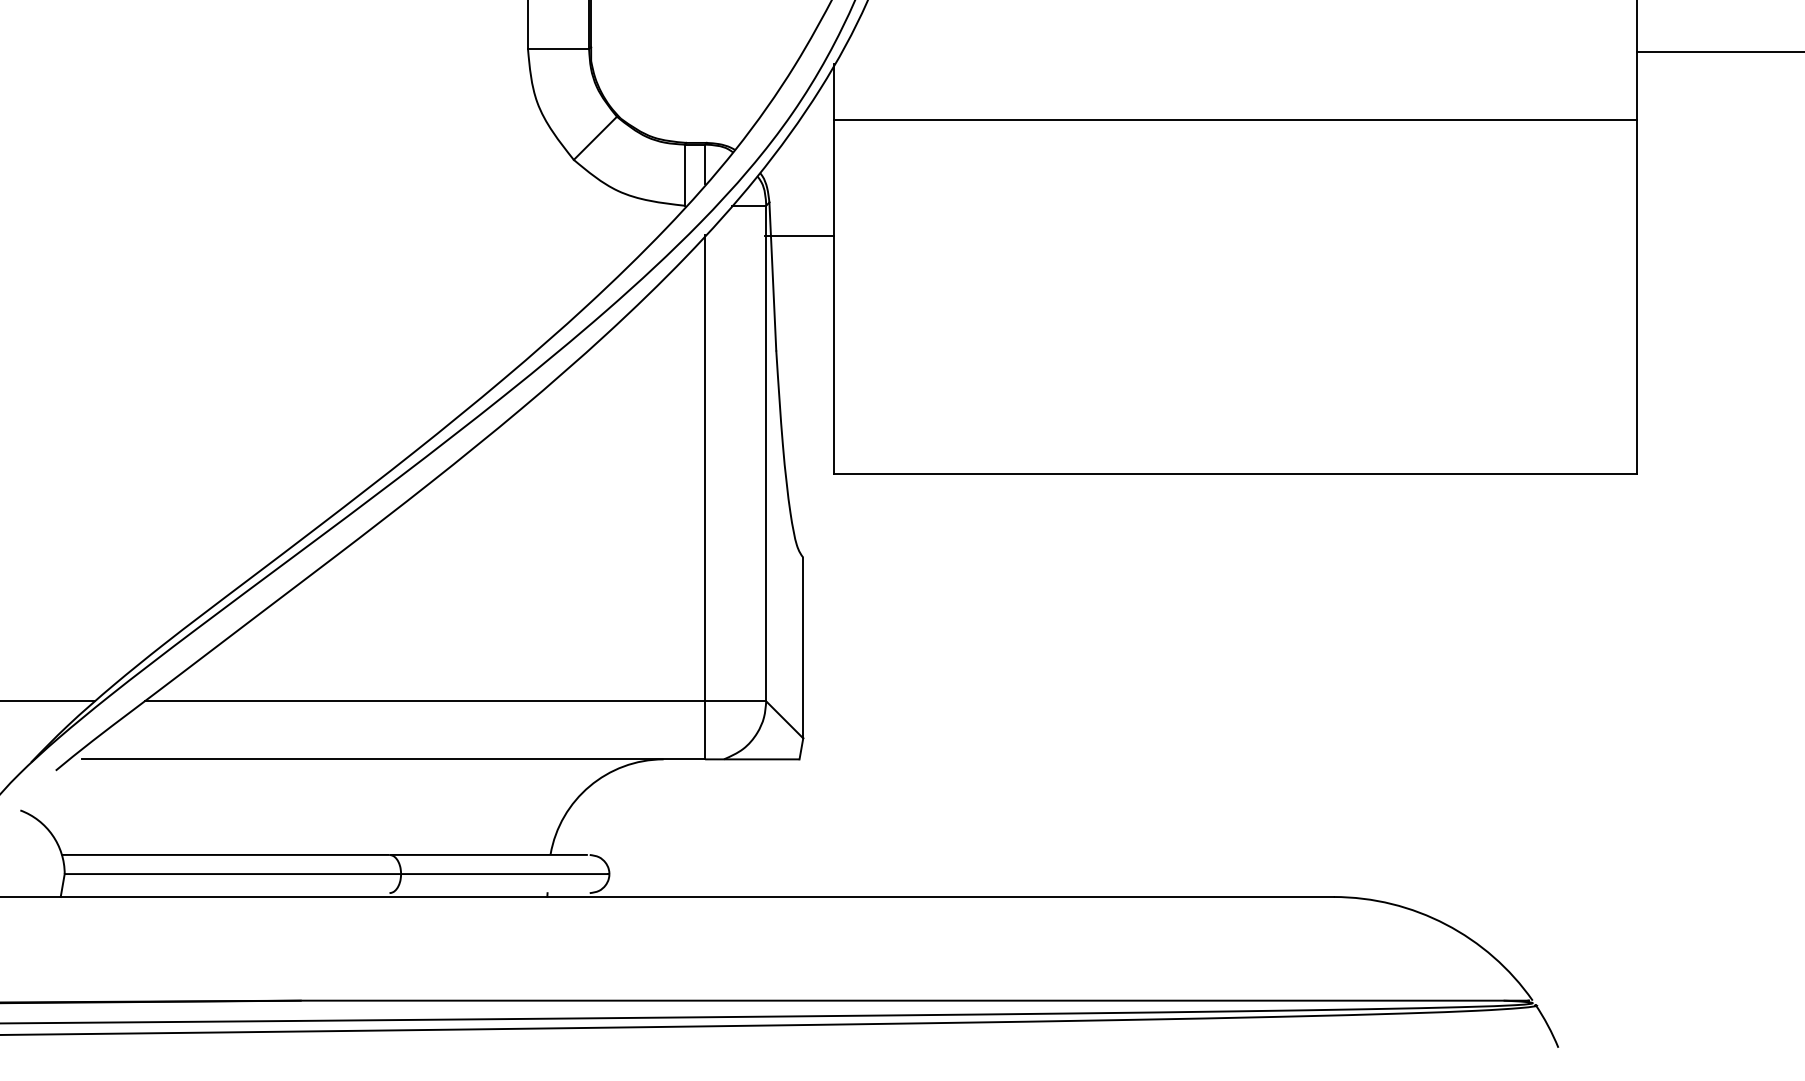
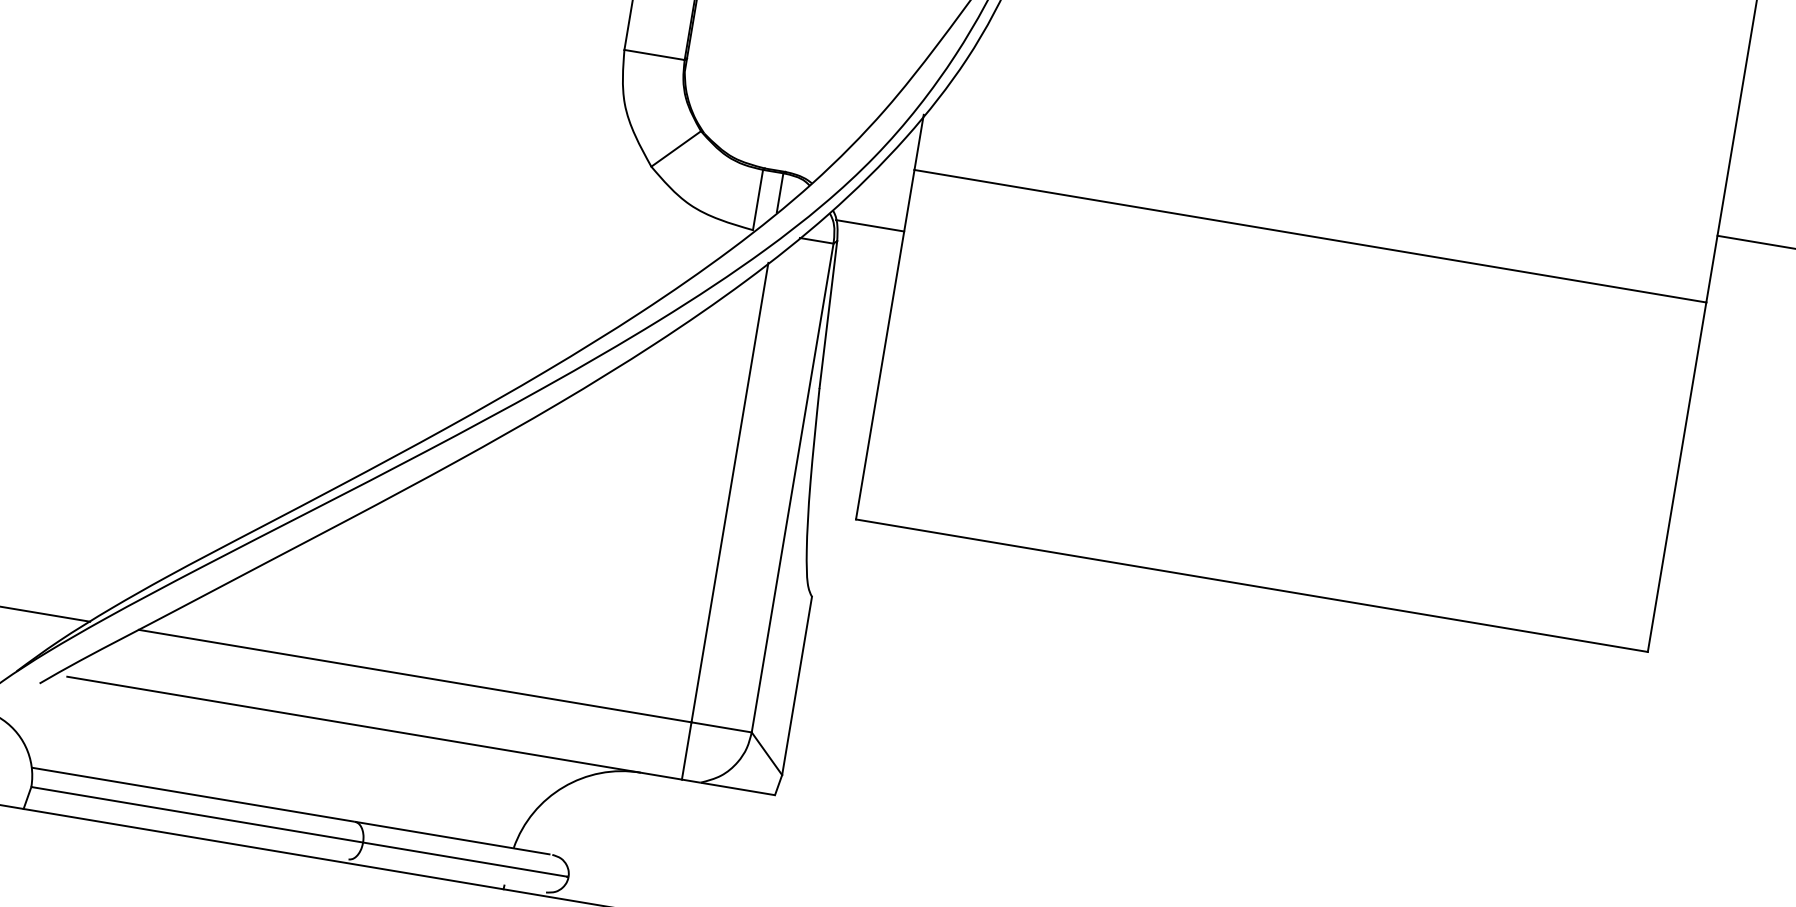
line: (798, 236) -> (869, 226), moved

